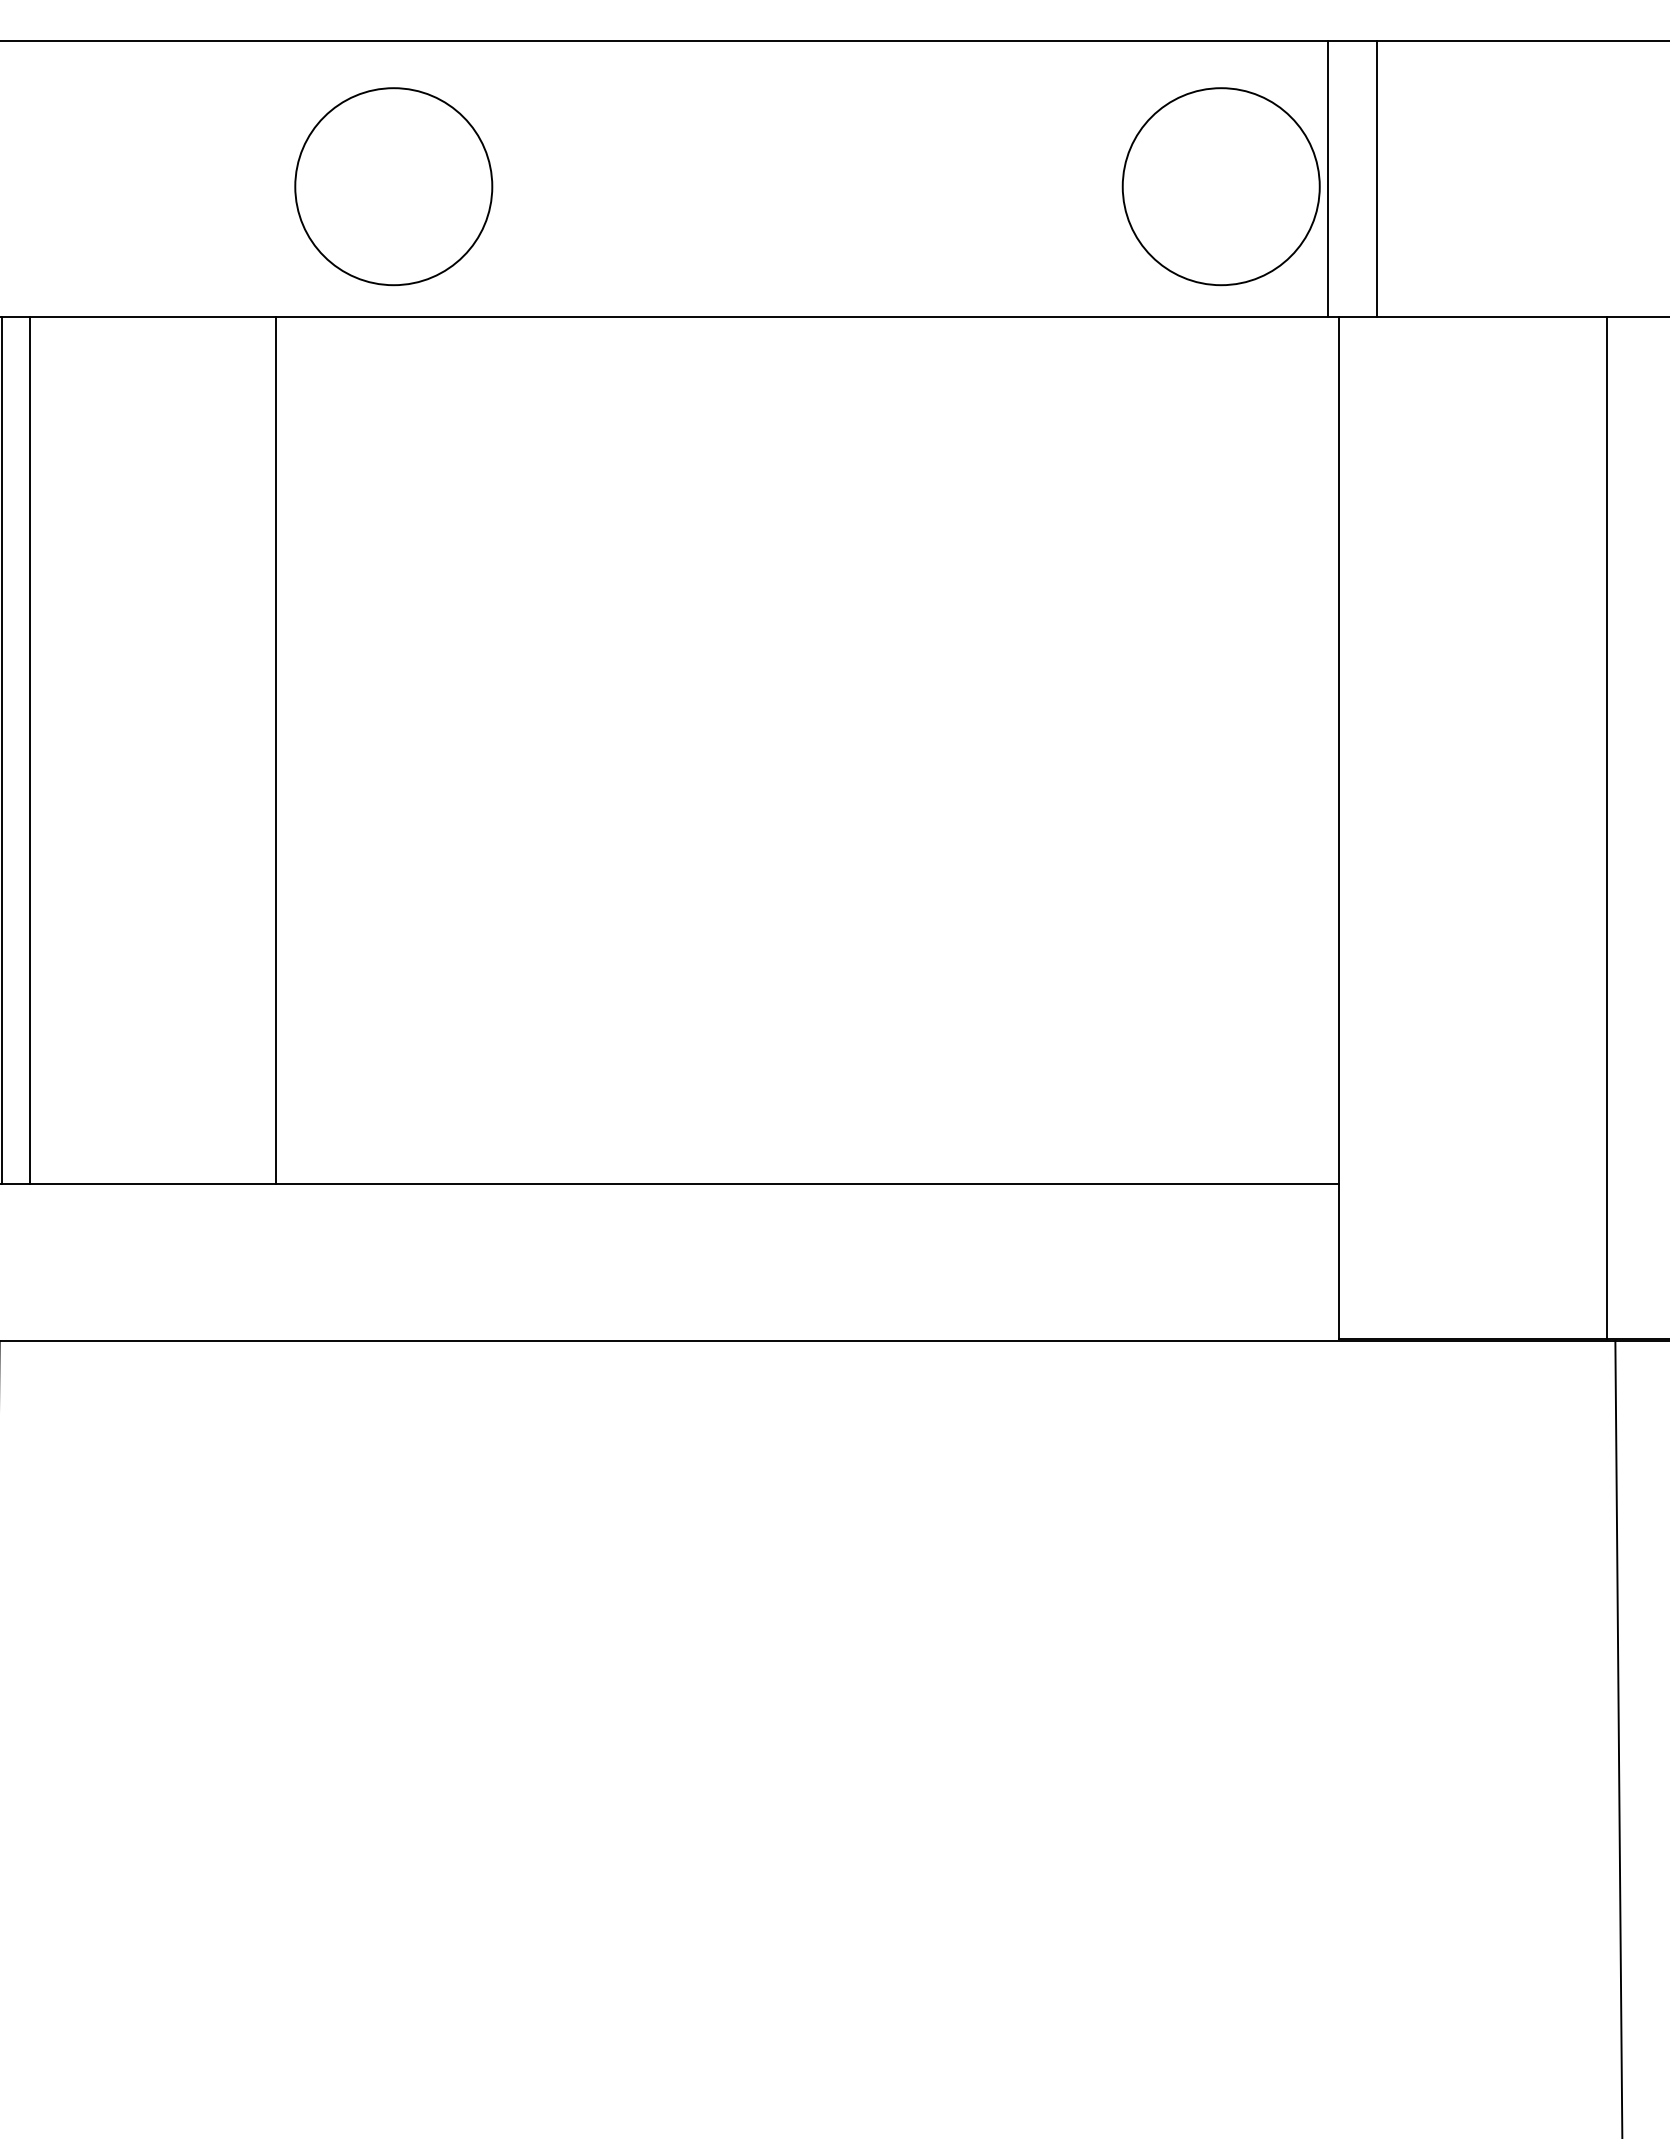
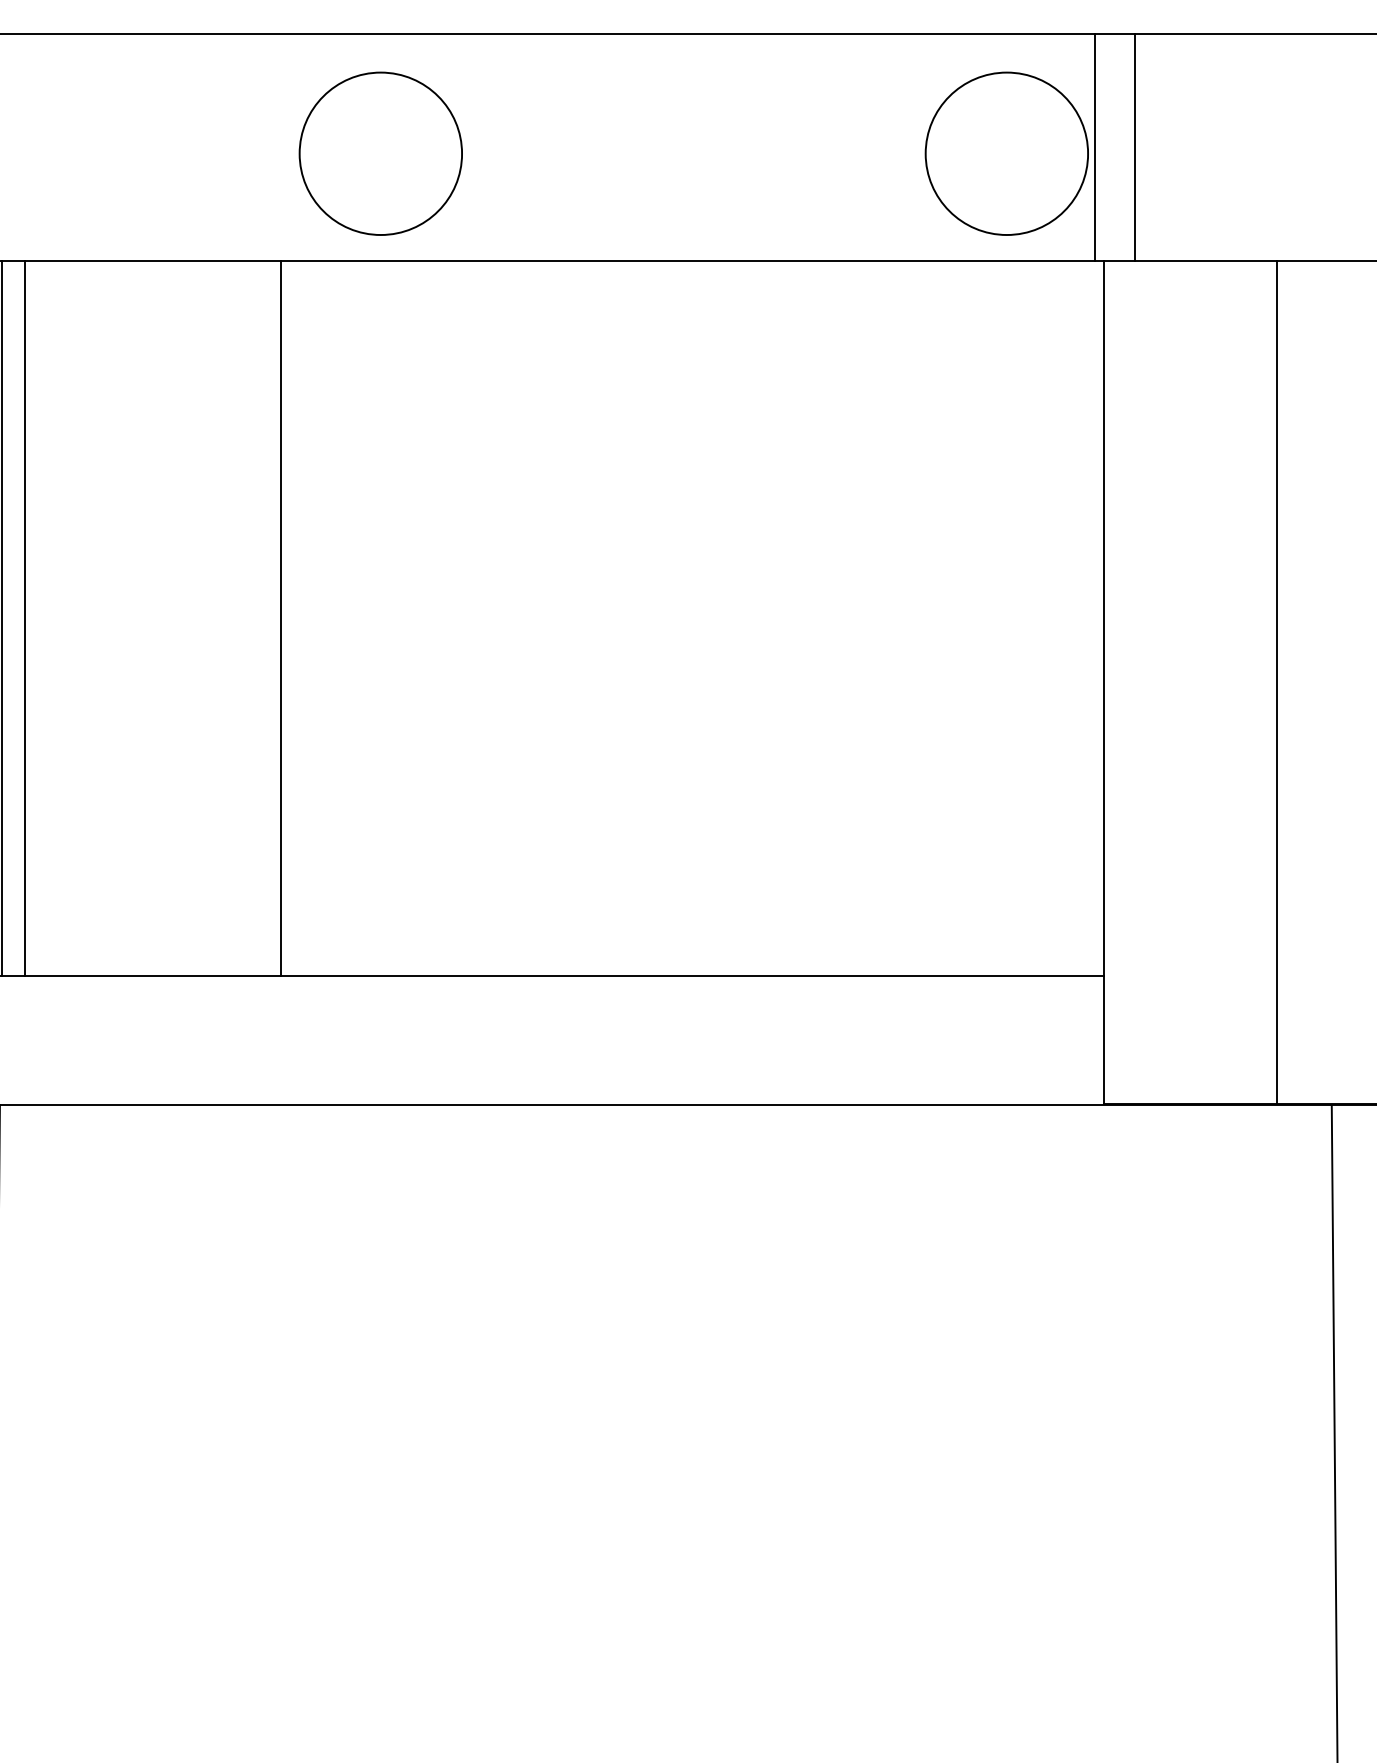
circle: (393, 186) -> (380, 153), moved
line: (275, 749) -> (280, 617), moved
line: (1607, 827) -> (1277, 682), moved

